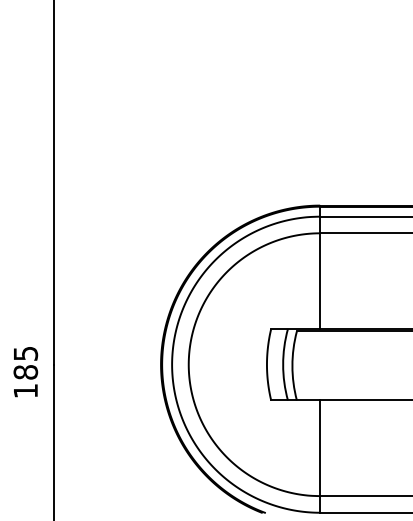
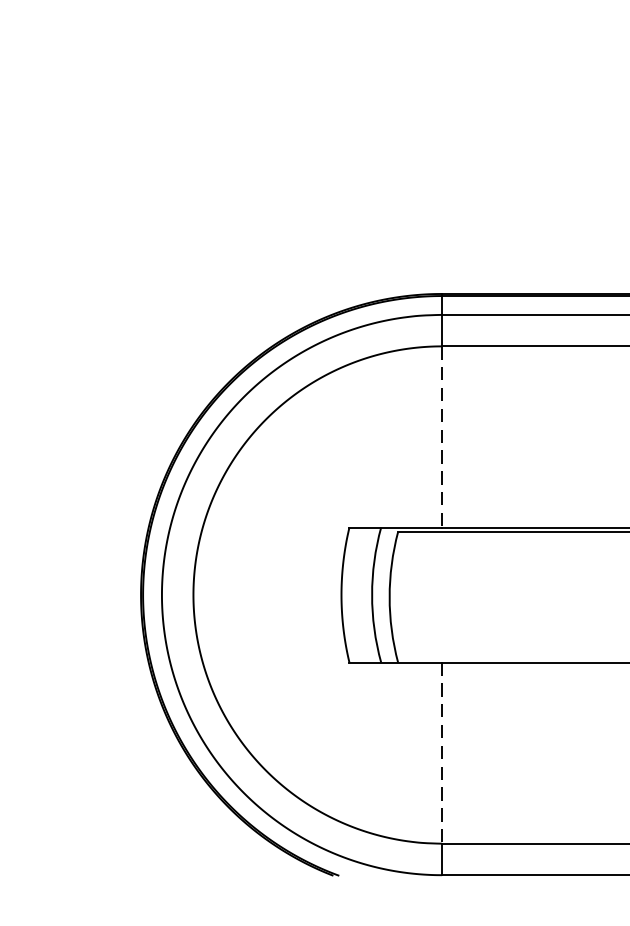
line: (320, 281) -> (442, 437), solid -> dashed
line: (320, 448) -> (442, 753), solid -> dashed

